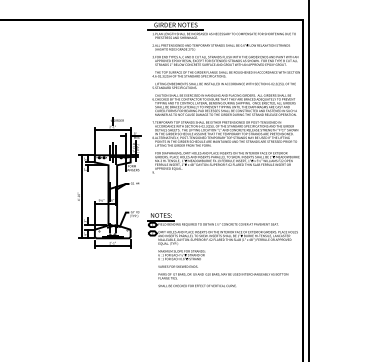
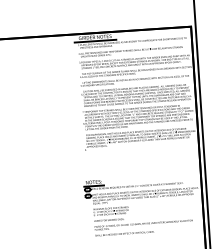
part: (109, 182) -> (52, 159), removed

